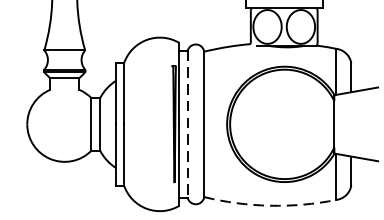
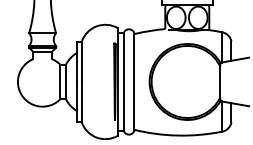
line: (187, 123) -> (123, 81), dashed -> solid
arc: (269, 205) -> (177, 135), dashed -> solid

